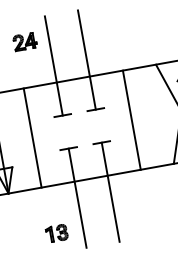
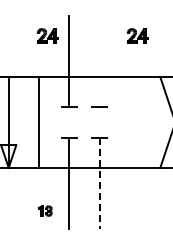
part: (122, 23) -> (137, 35), added
line: (86, 59) -> (99, 61), removed
line: (131, 120) -> (129, 122), removed
line: (110, 192) -> (99, 183), solid -> dashed
part: (57, 232) -> (45, 210), size x0.7

